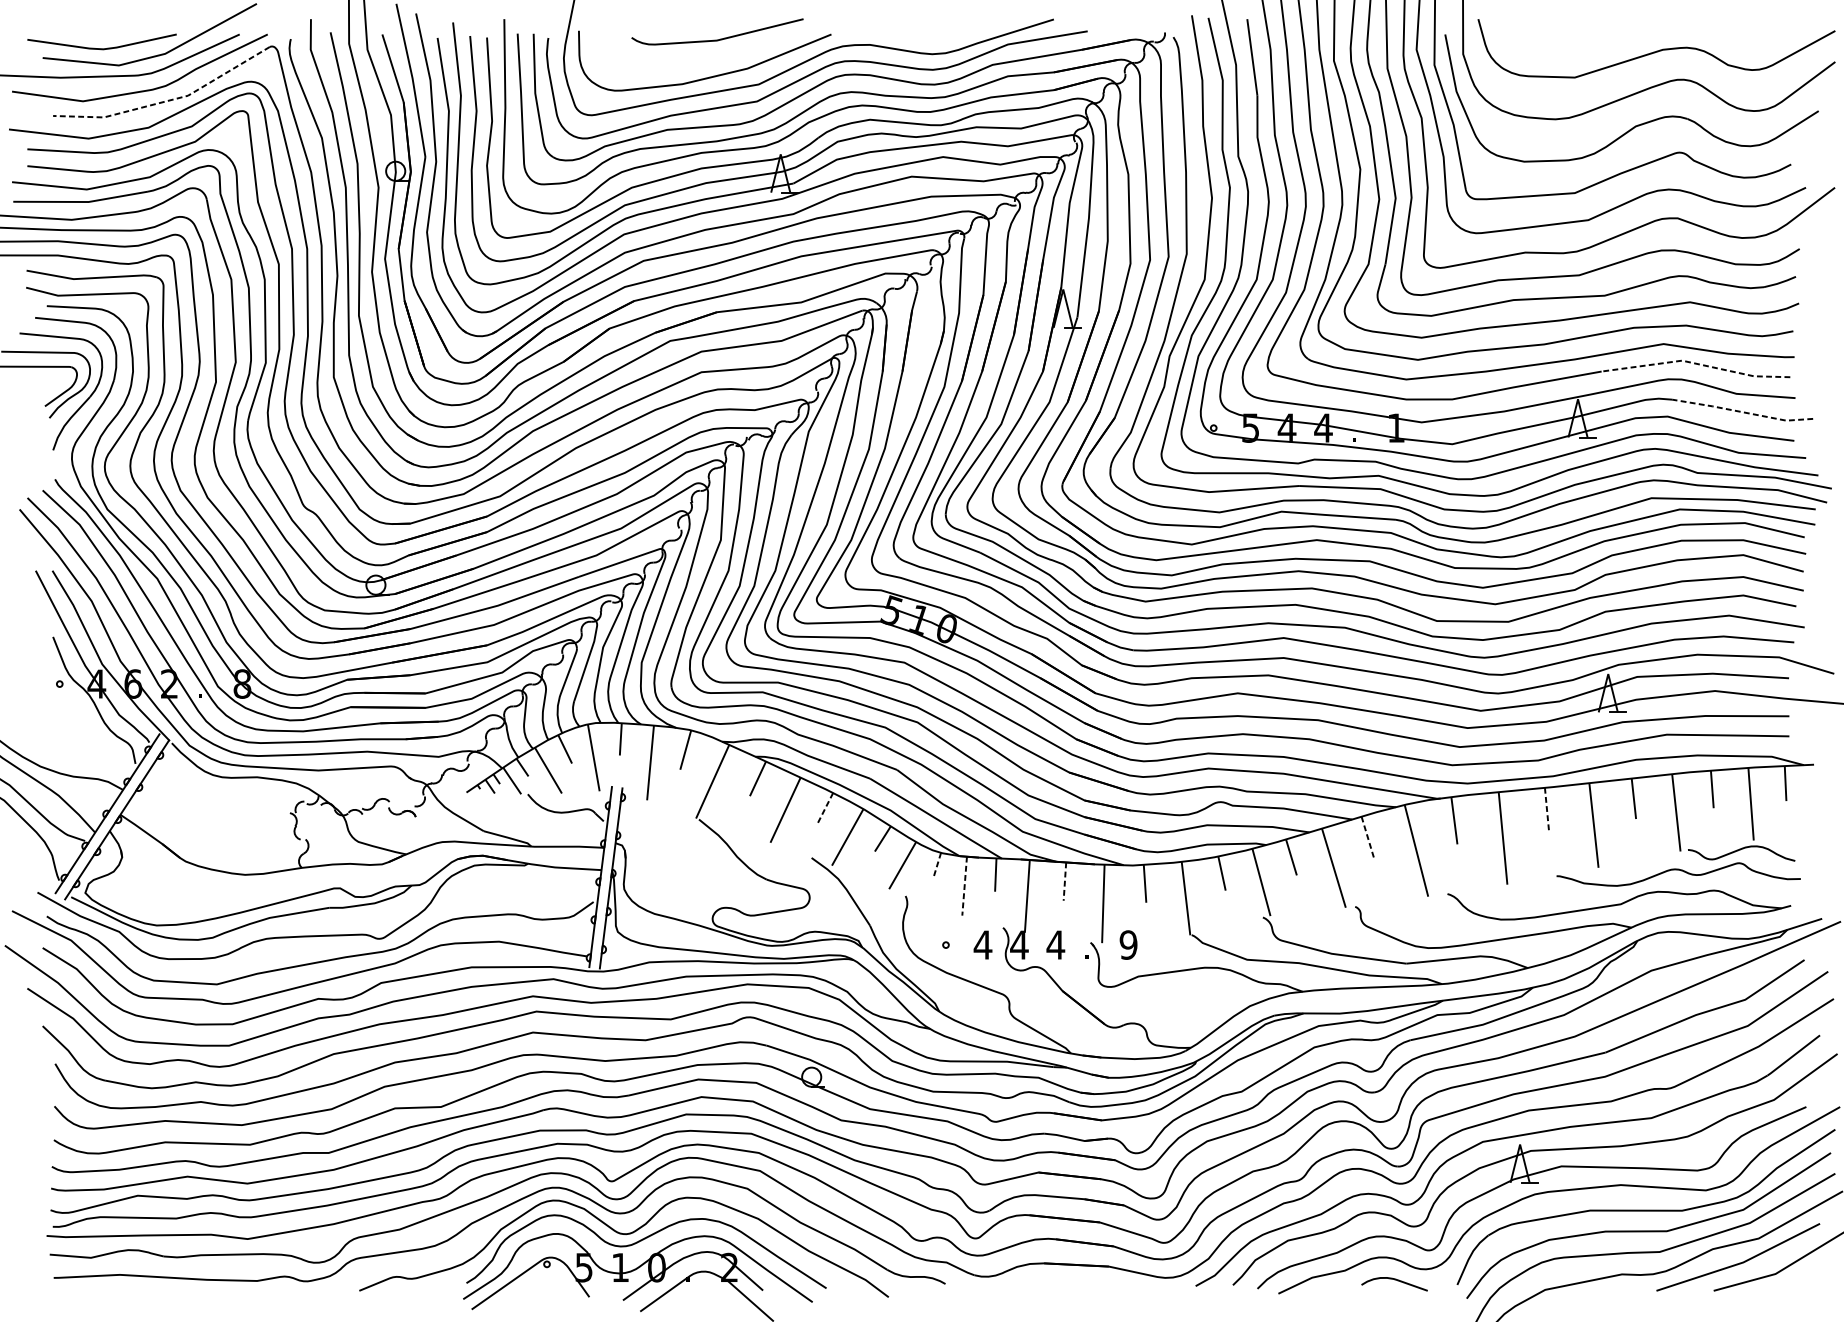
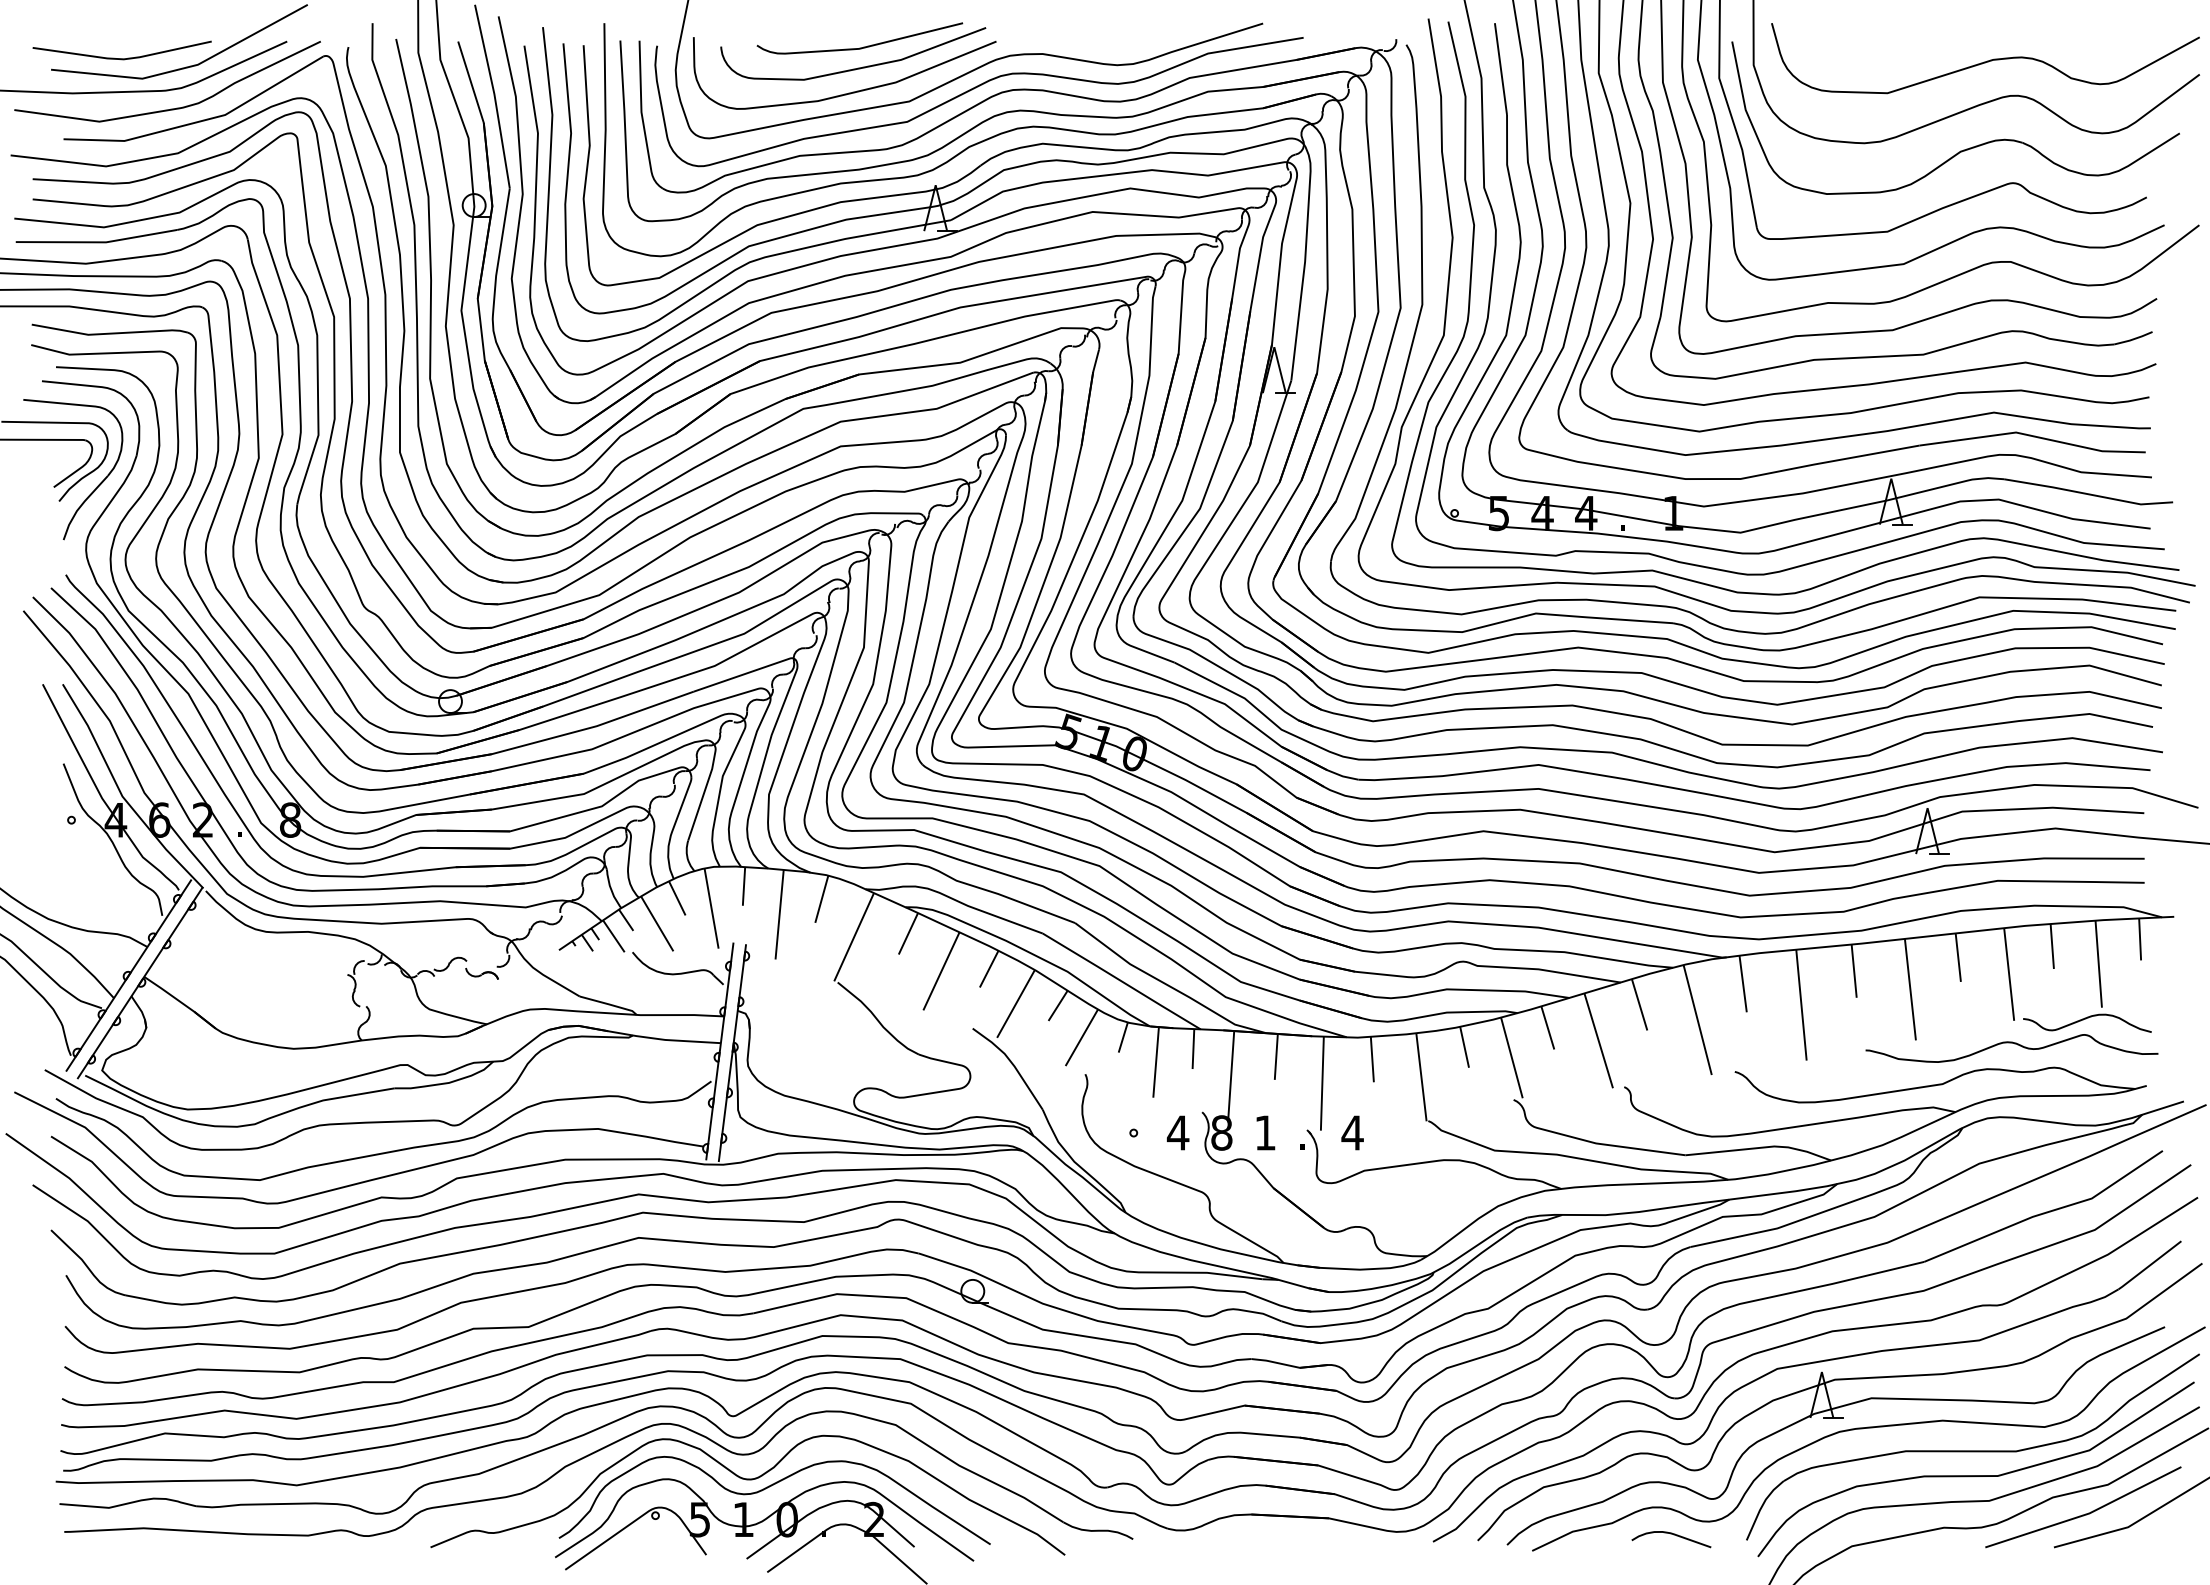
curve: (715, 56) -> (857, 67), added
line: (167, 101) -> (200, 121), dashed -> solid
line: (1695, 363) -> (2032, 436), dashed -> solid
line: (1742, 412) -> (2088, 494), dashed -> solid
line: (825, 808) -> (989, 969), dashed -> solid
line: (1547, 810) -> (1854, 971), dashed -> solid
line: (1367, 837) -> (1639, 1004), dashed -> solid
line: (937, 865) -> (1123, 1037), dashed -> solid
line: (1065, 882) -> (1276, 1057), dashed -> solid
line: (964, 886) -> (1156, 1062), dashed -> solid
text: (1019, 944) -> (1221, 1132), 4 -> 8
text: (1055, 944) -> (1265, 1132), 4 -> 1
text: (1128, 944) -> (1352, 1132), 9 -> 4

